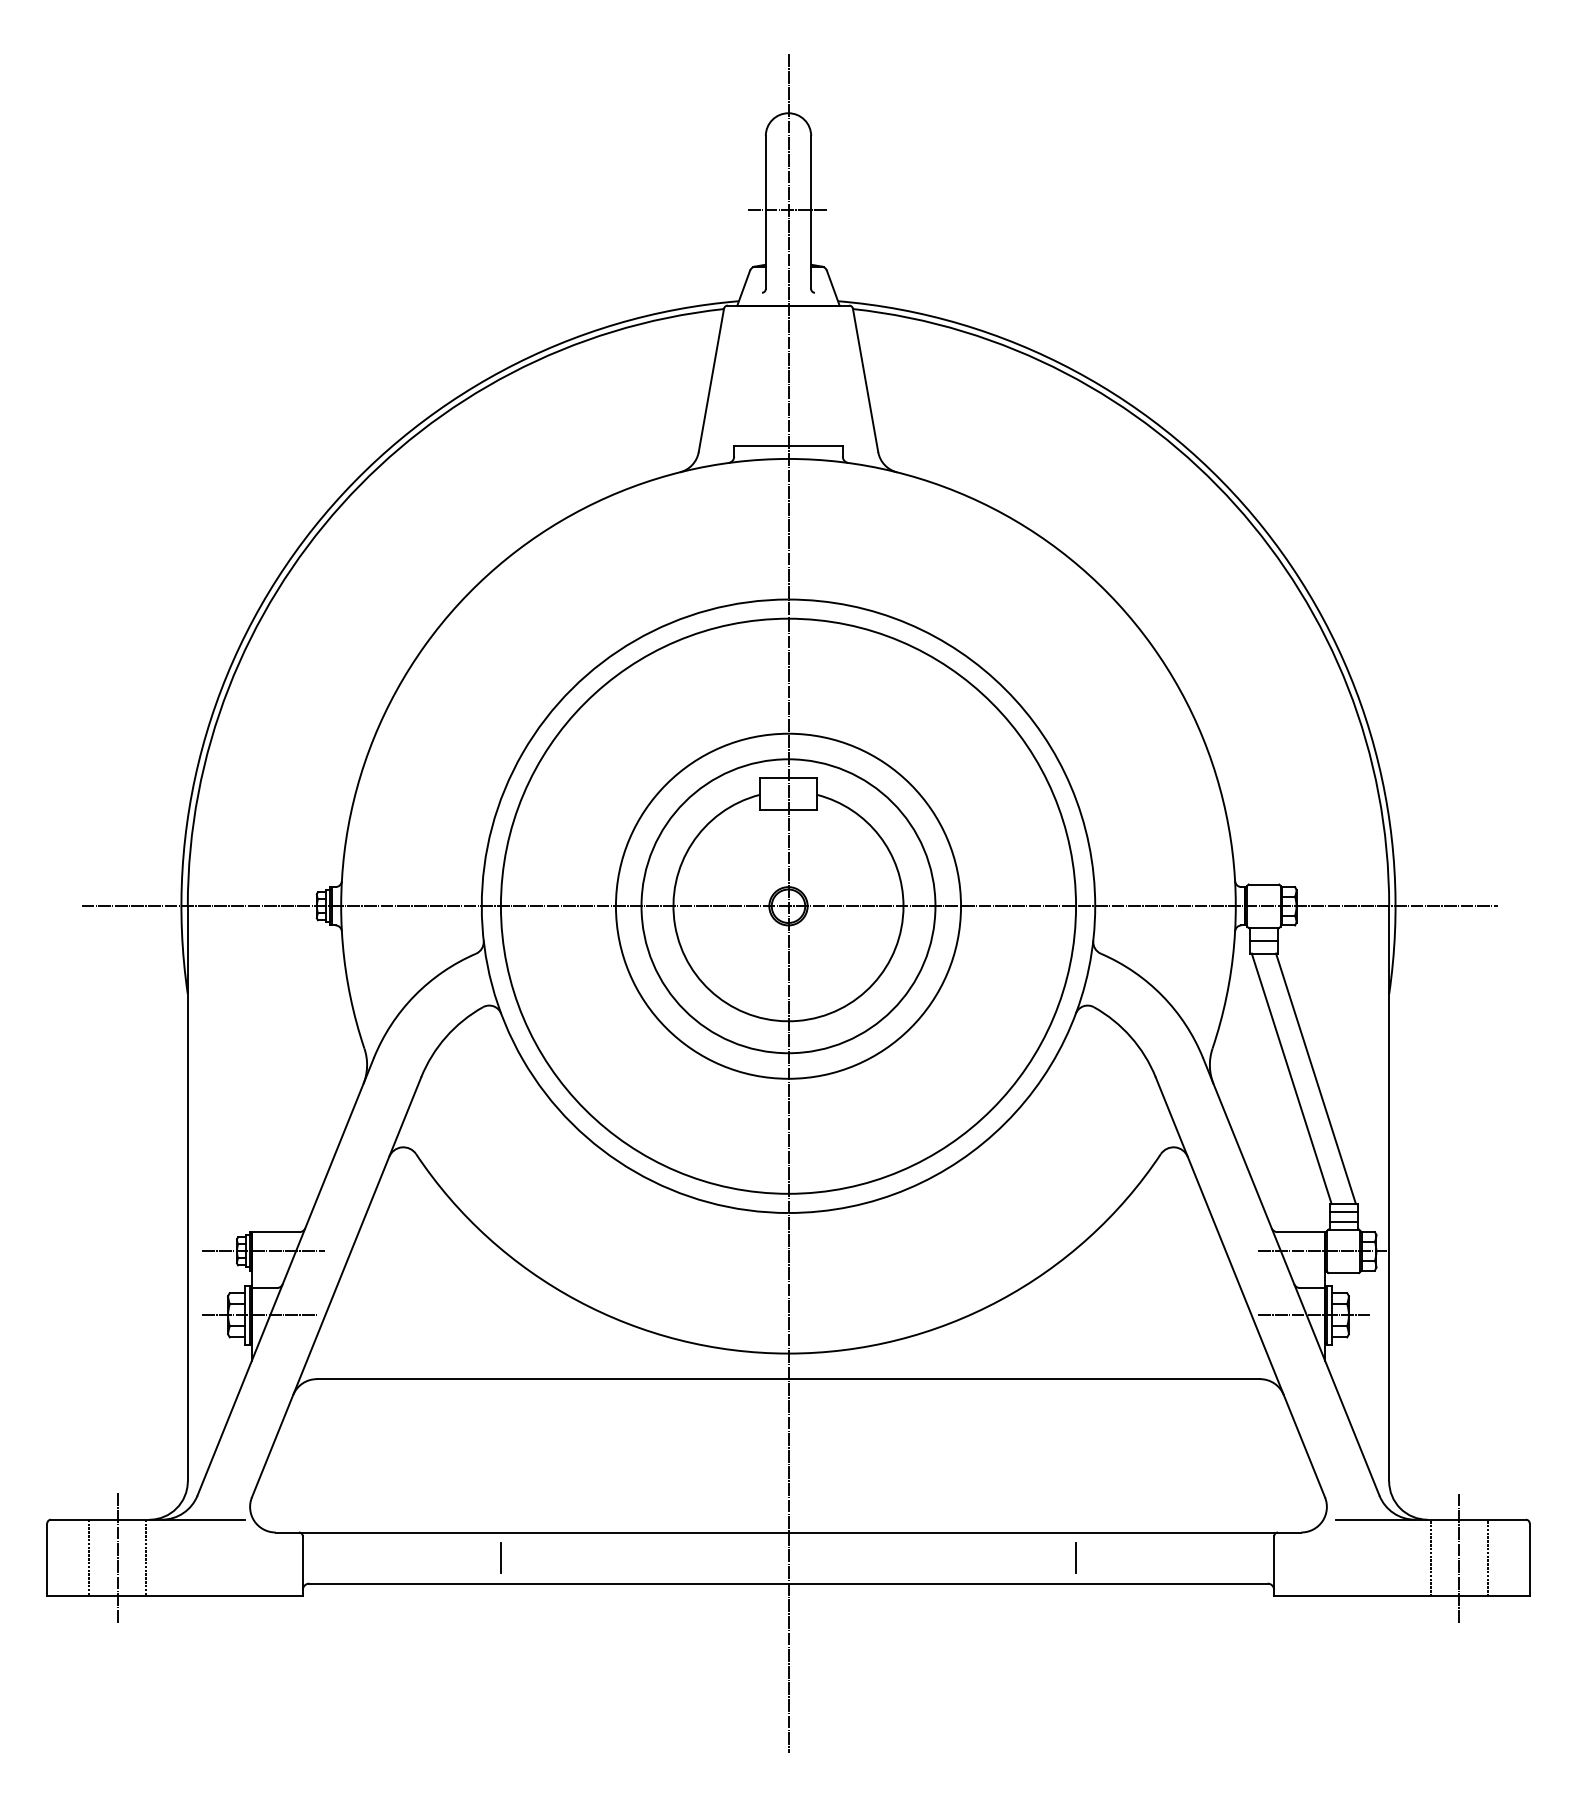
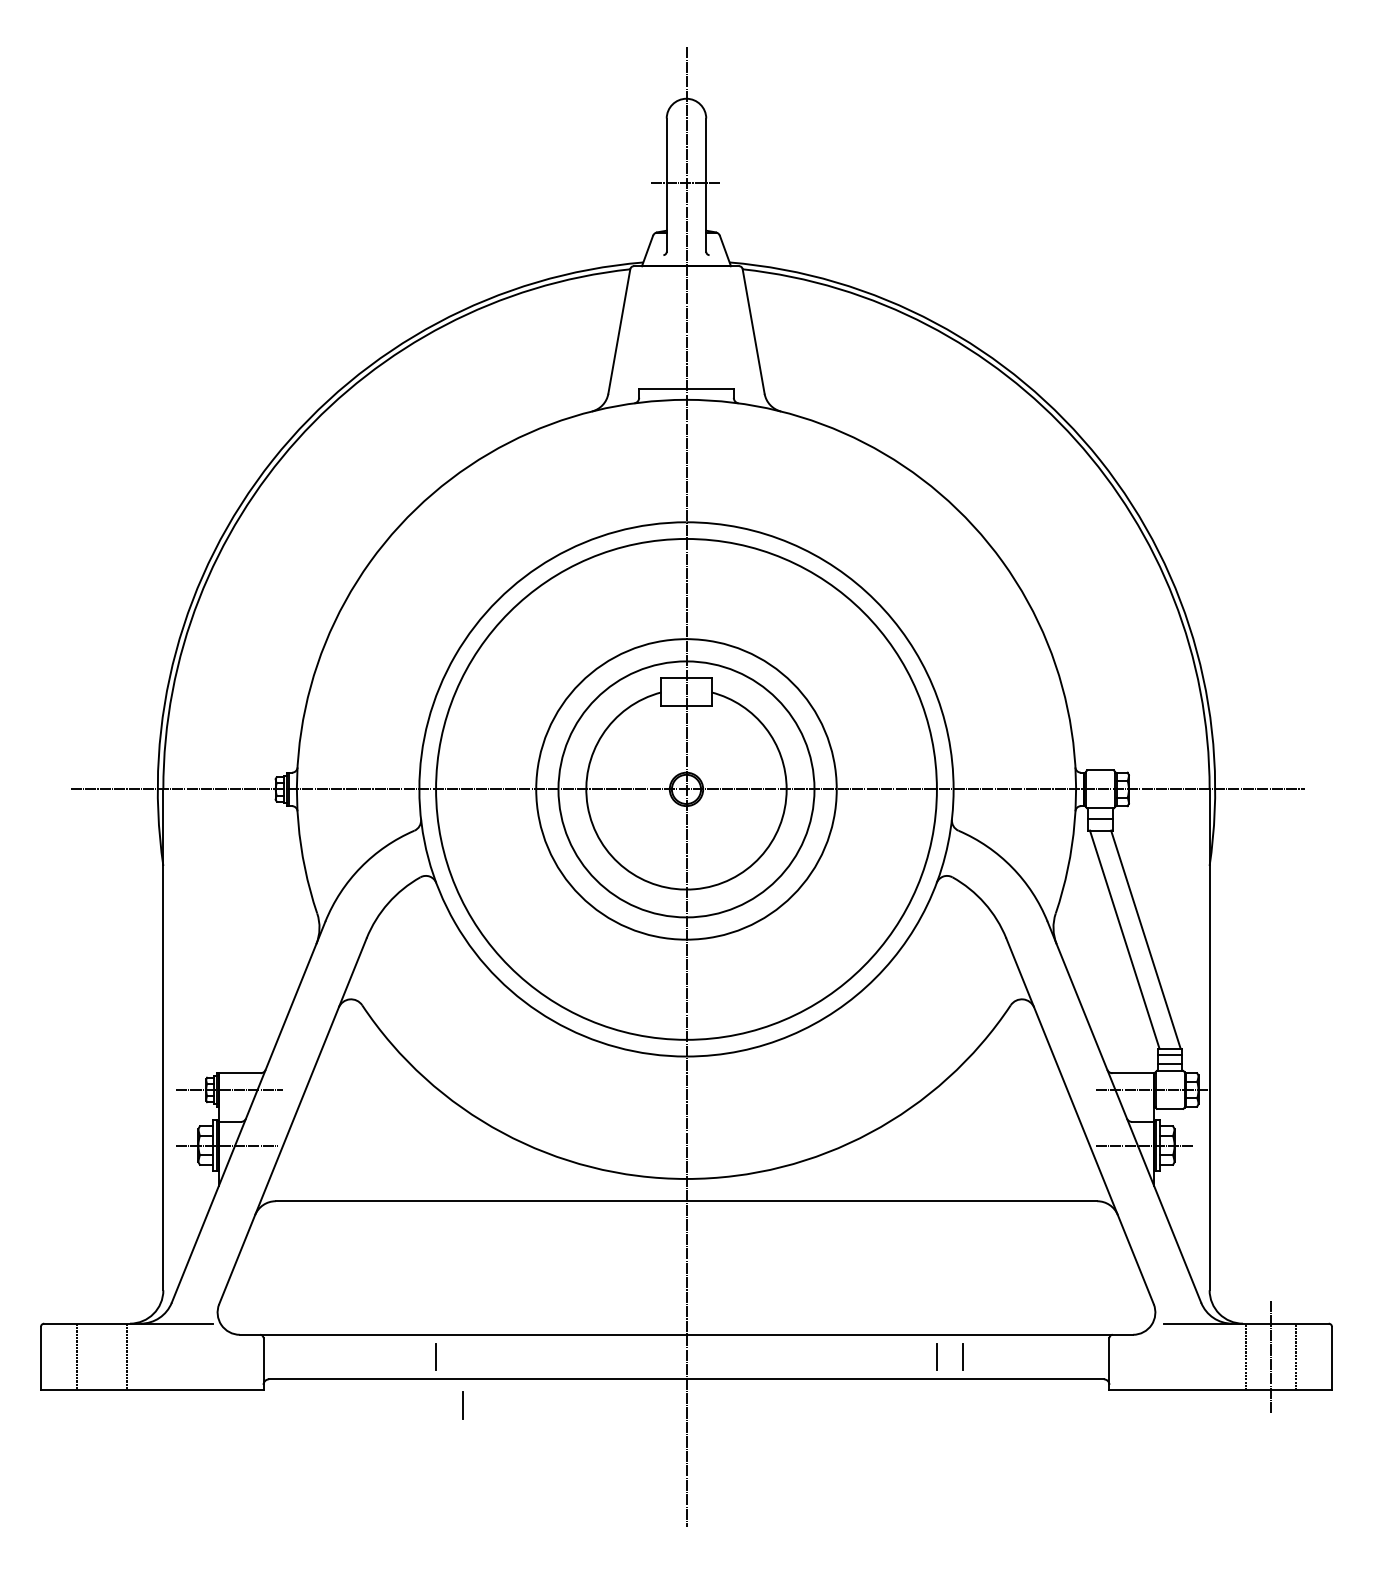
line: (117, 1557) -> (102, 1356), removed
line: (1105, 1557) -> (962, 1356), added
line: (531, 1613) -> (462, 1405), added

